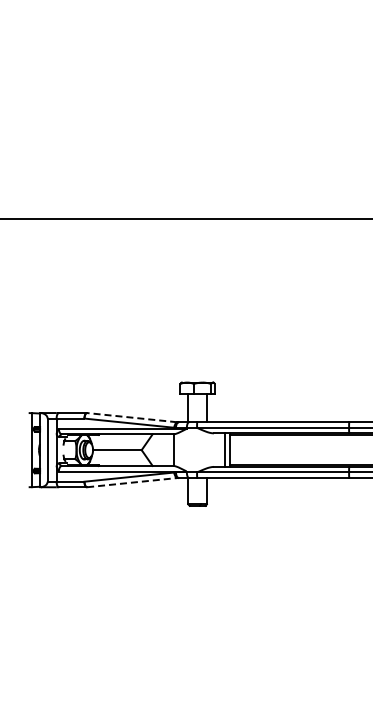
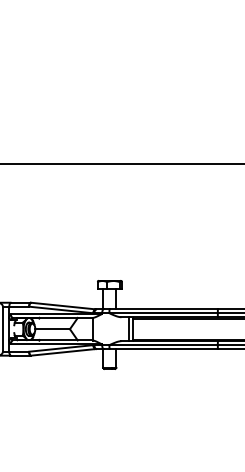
line: (131, 417) -> (62, 305), dashed -> solid
line: (132, 482) -> (63, 352), dashed -> solid

